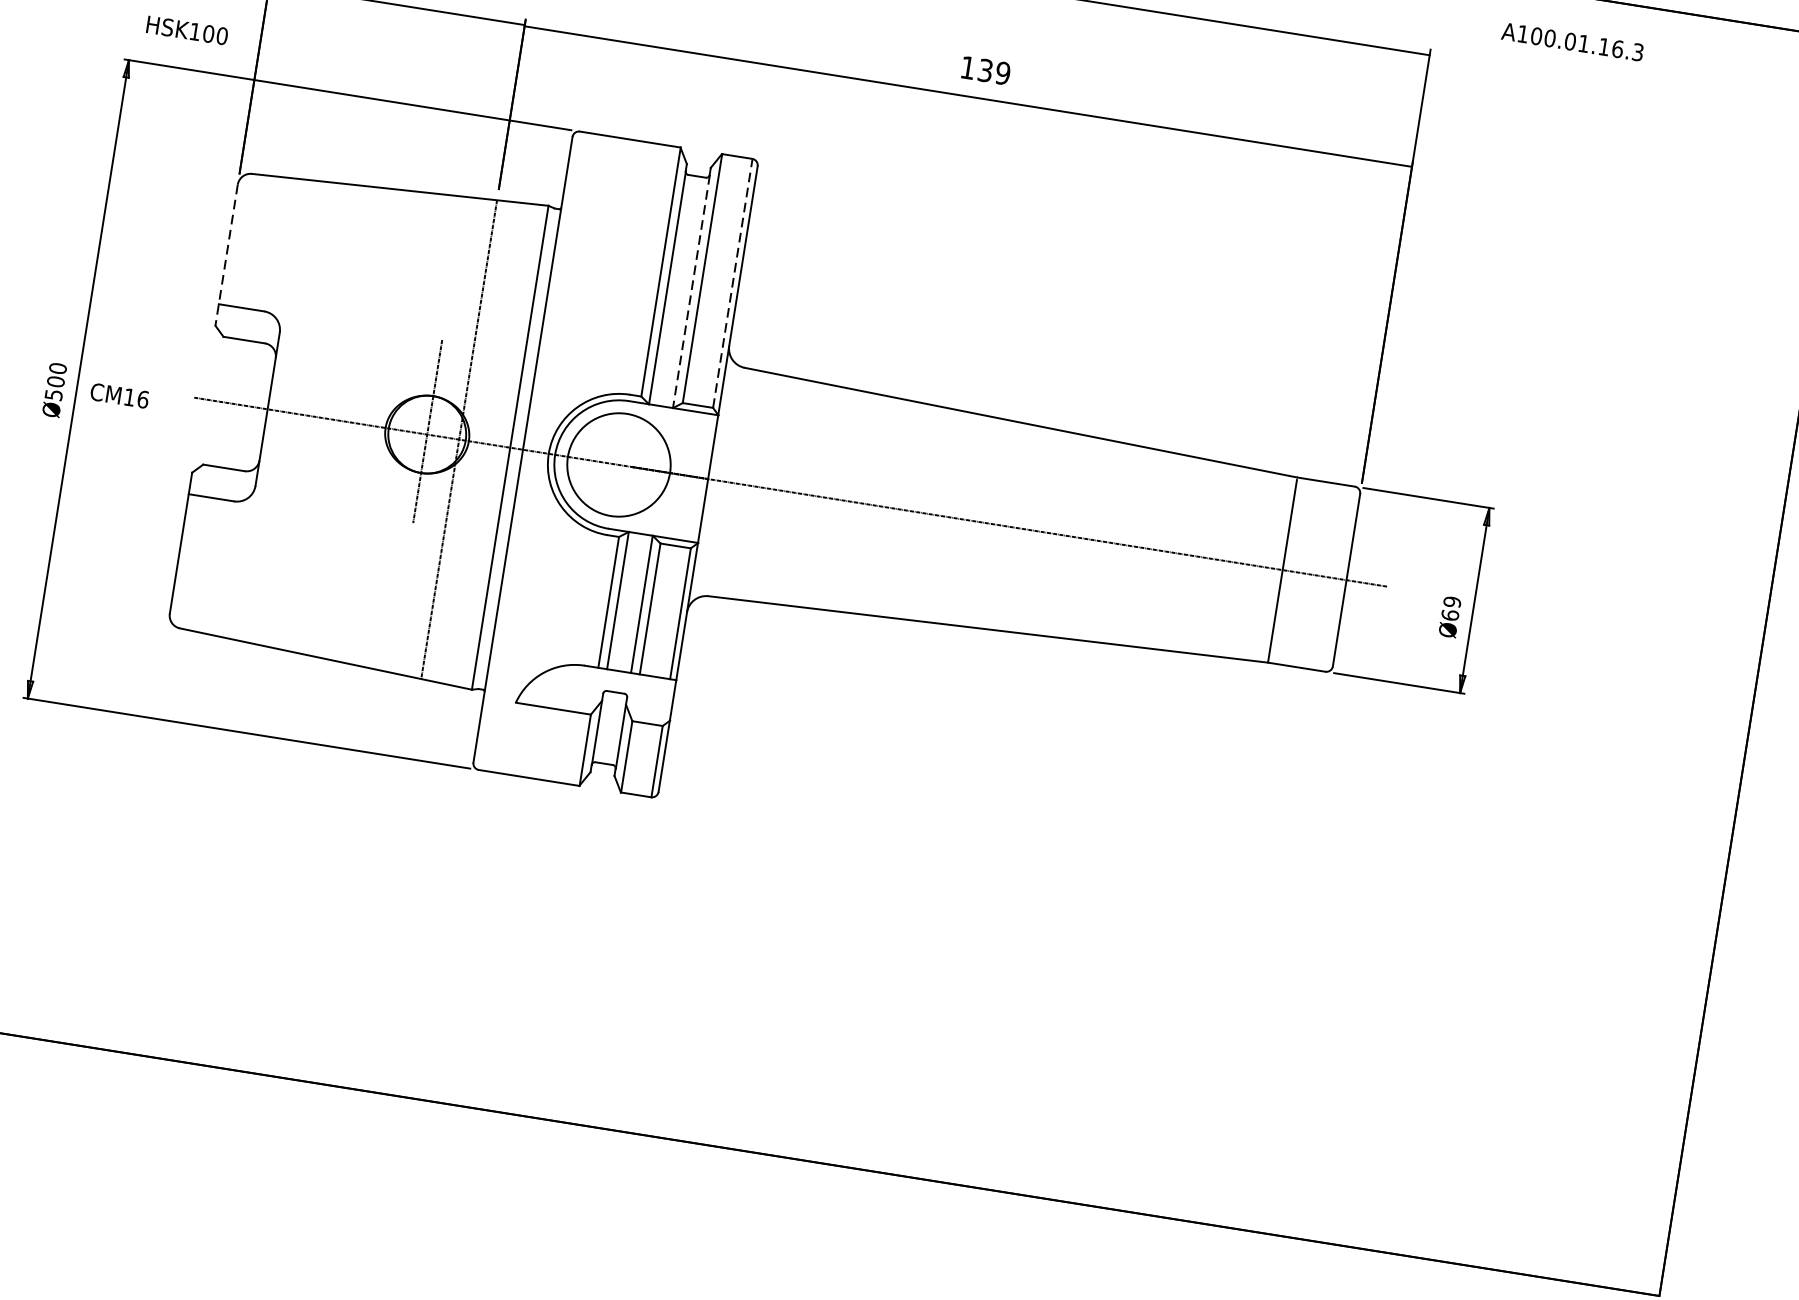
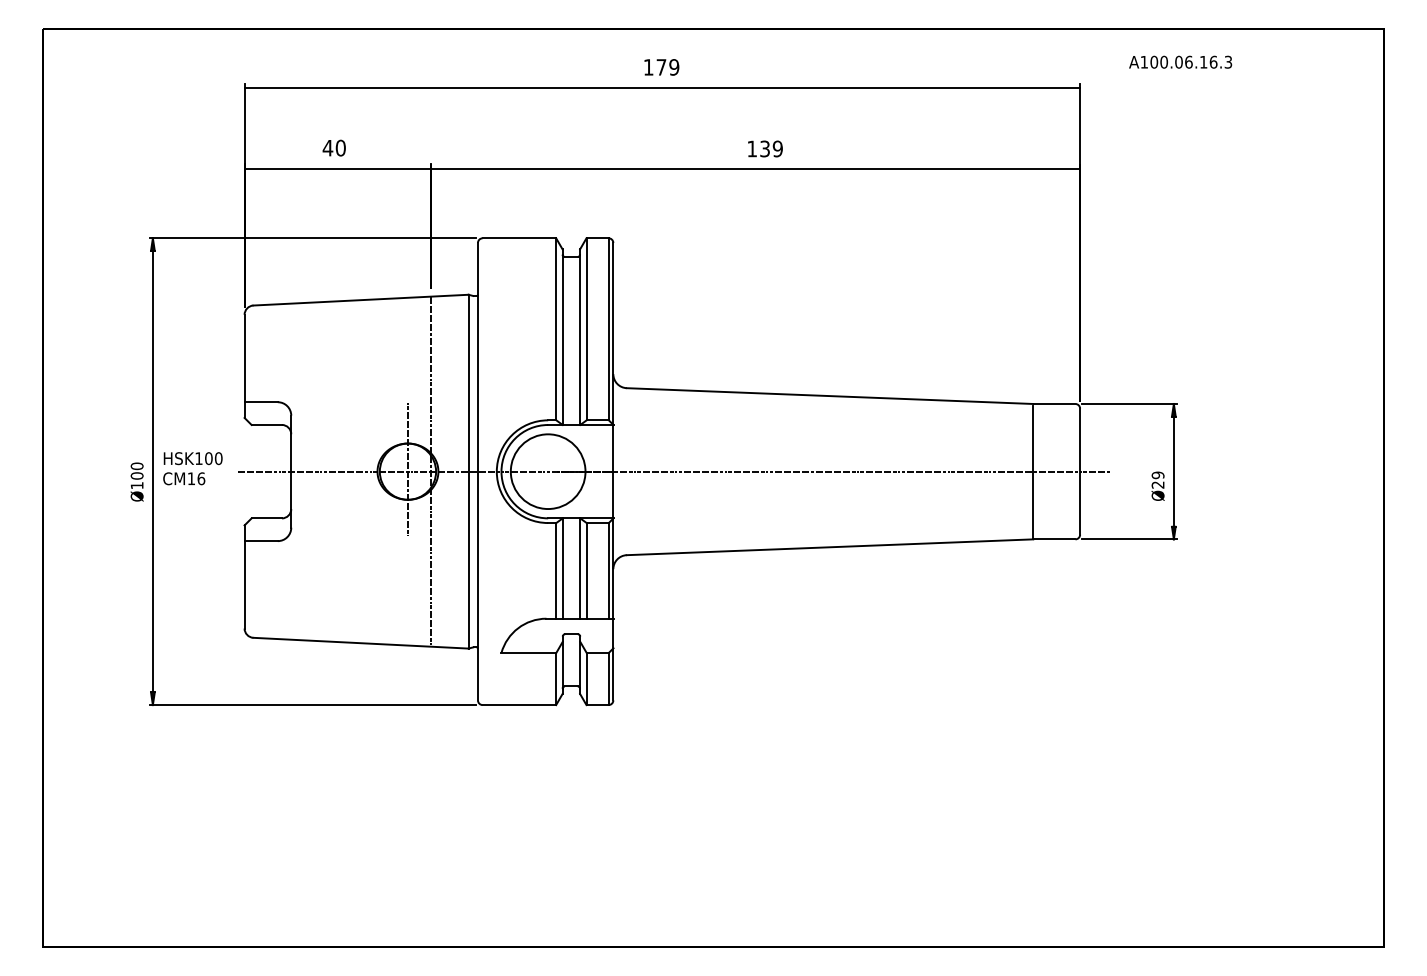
text: (186, 30) -> (192, 458), moved
text: (1583, 42) -> (1188, 61), A100.01.16.3 -> A100.06.16.3
line: (226, 255) -> (244, 366), dashed -> solid
line: (732, 282) -> (608, 328), dashed -> solid
line: (691, 292) -> (580, 340), dashed -> solid
text: (52, 394) -> (136, 485), Ø500 -> Ø100
text: (1449, 614) -> (1157, 484), Ø69 -> Ø29

